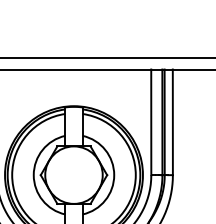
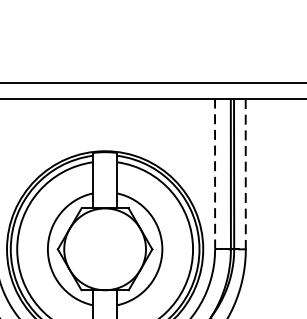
line: (151, 122) -> (215, 174), solid -> dashed
line: (172, 122) -> (245, 174), solid -> dashed

